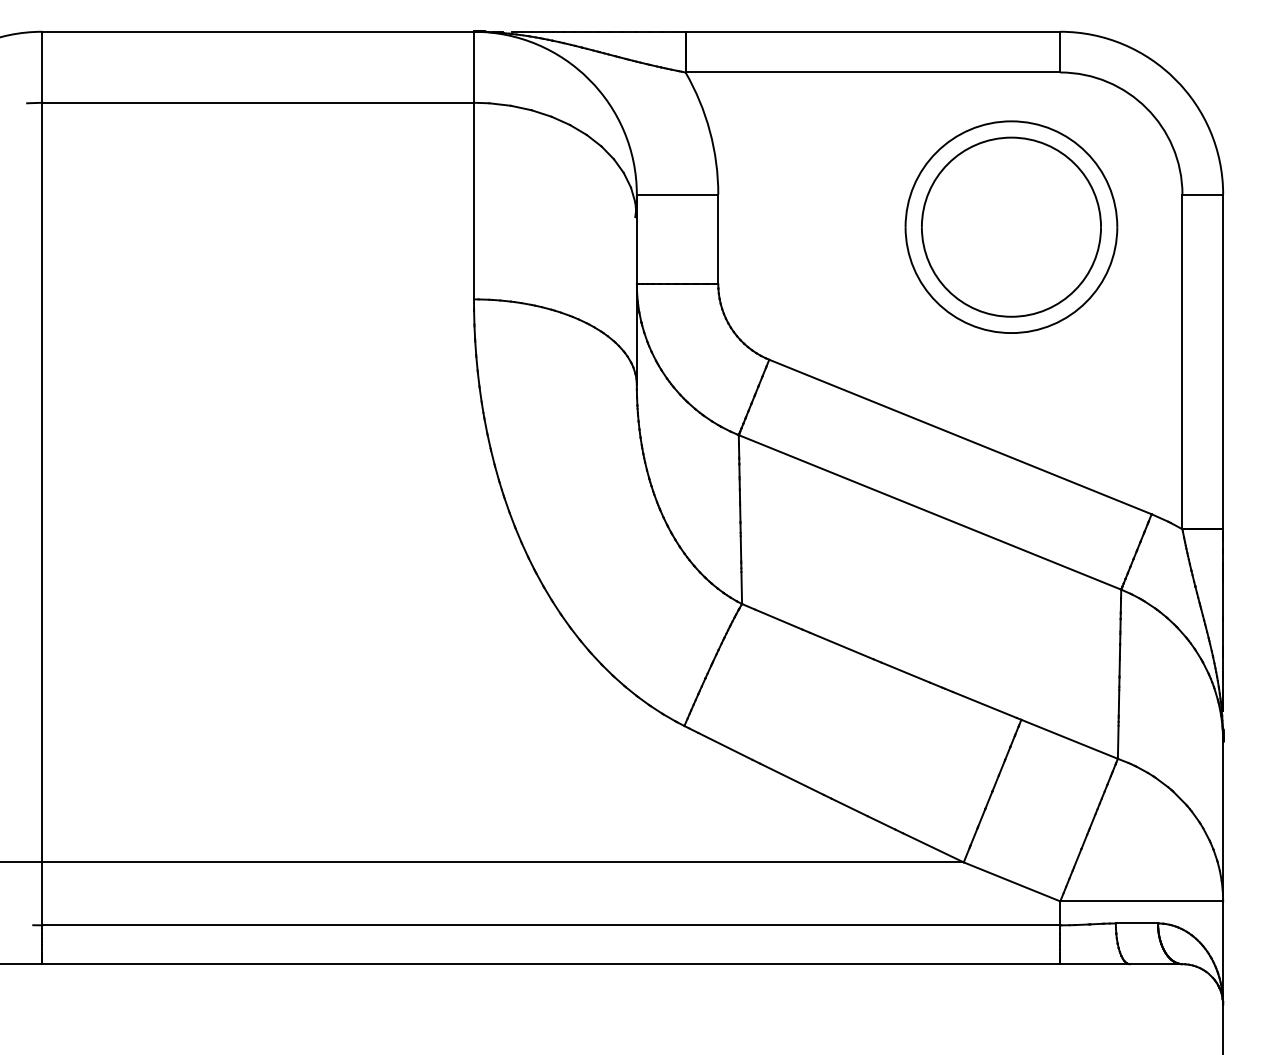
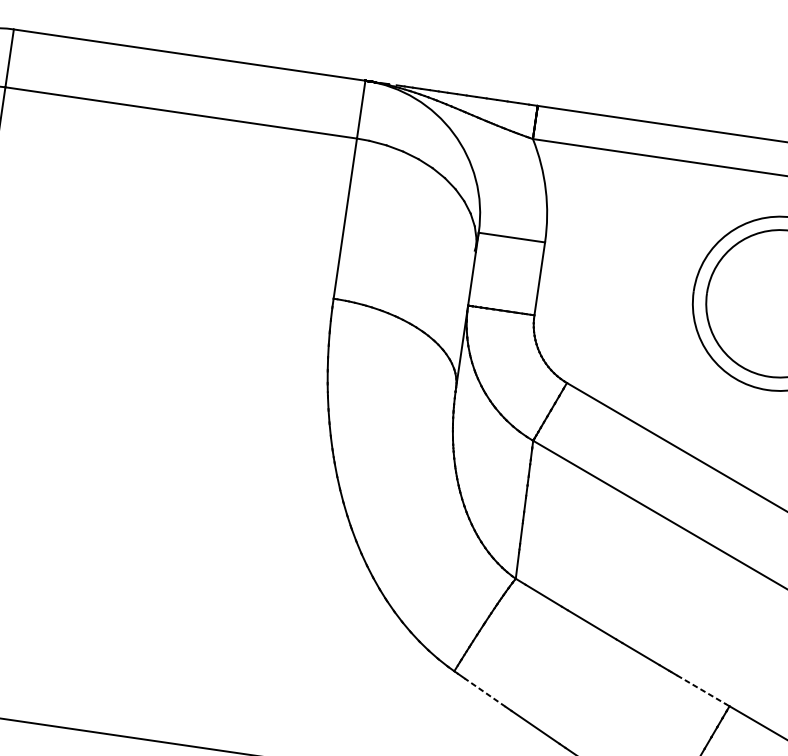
line: (985, 705) -> (702, 690), solid -> dashed
line: (724, 746) -> (484, 692), solid -> dashed

